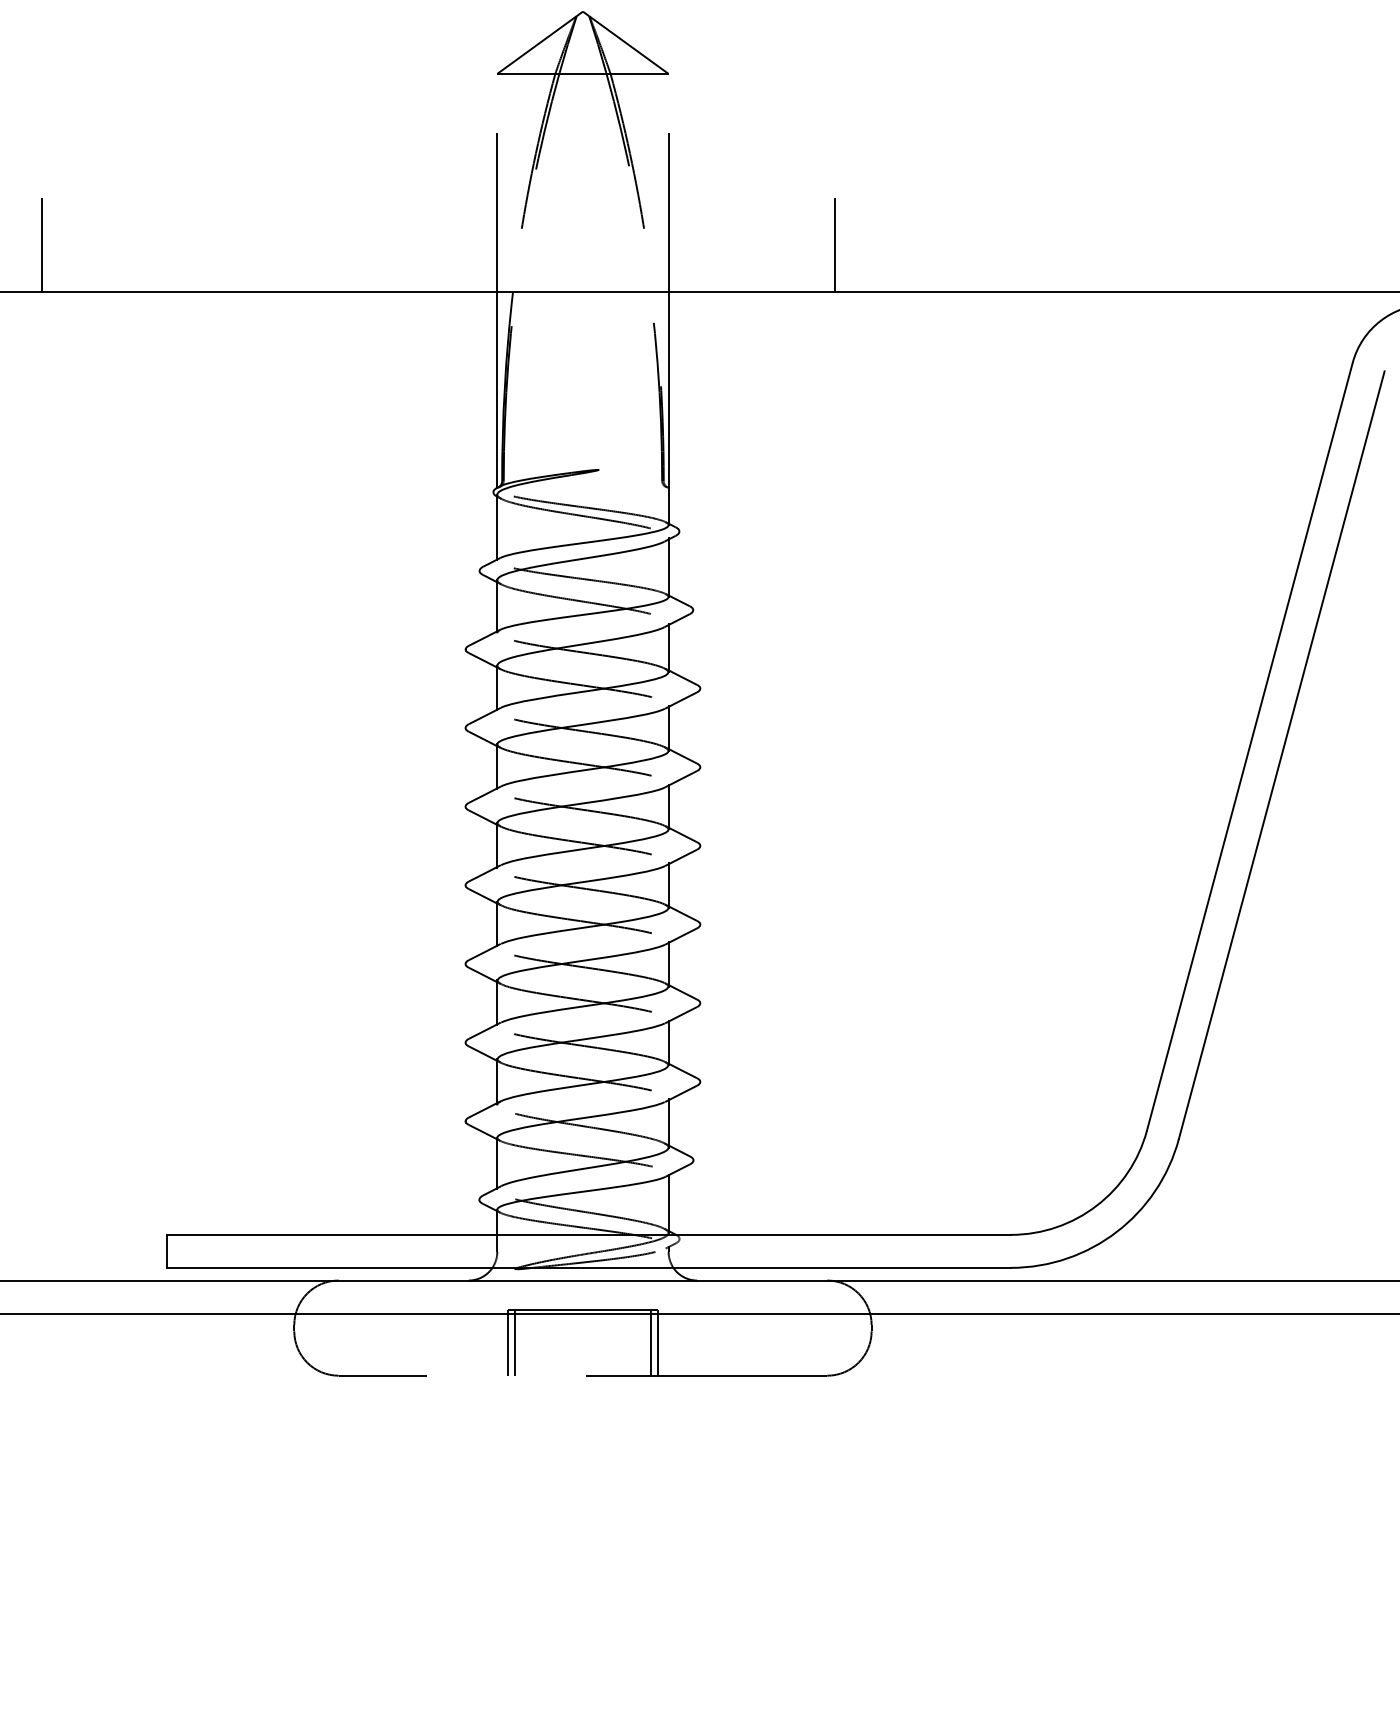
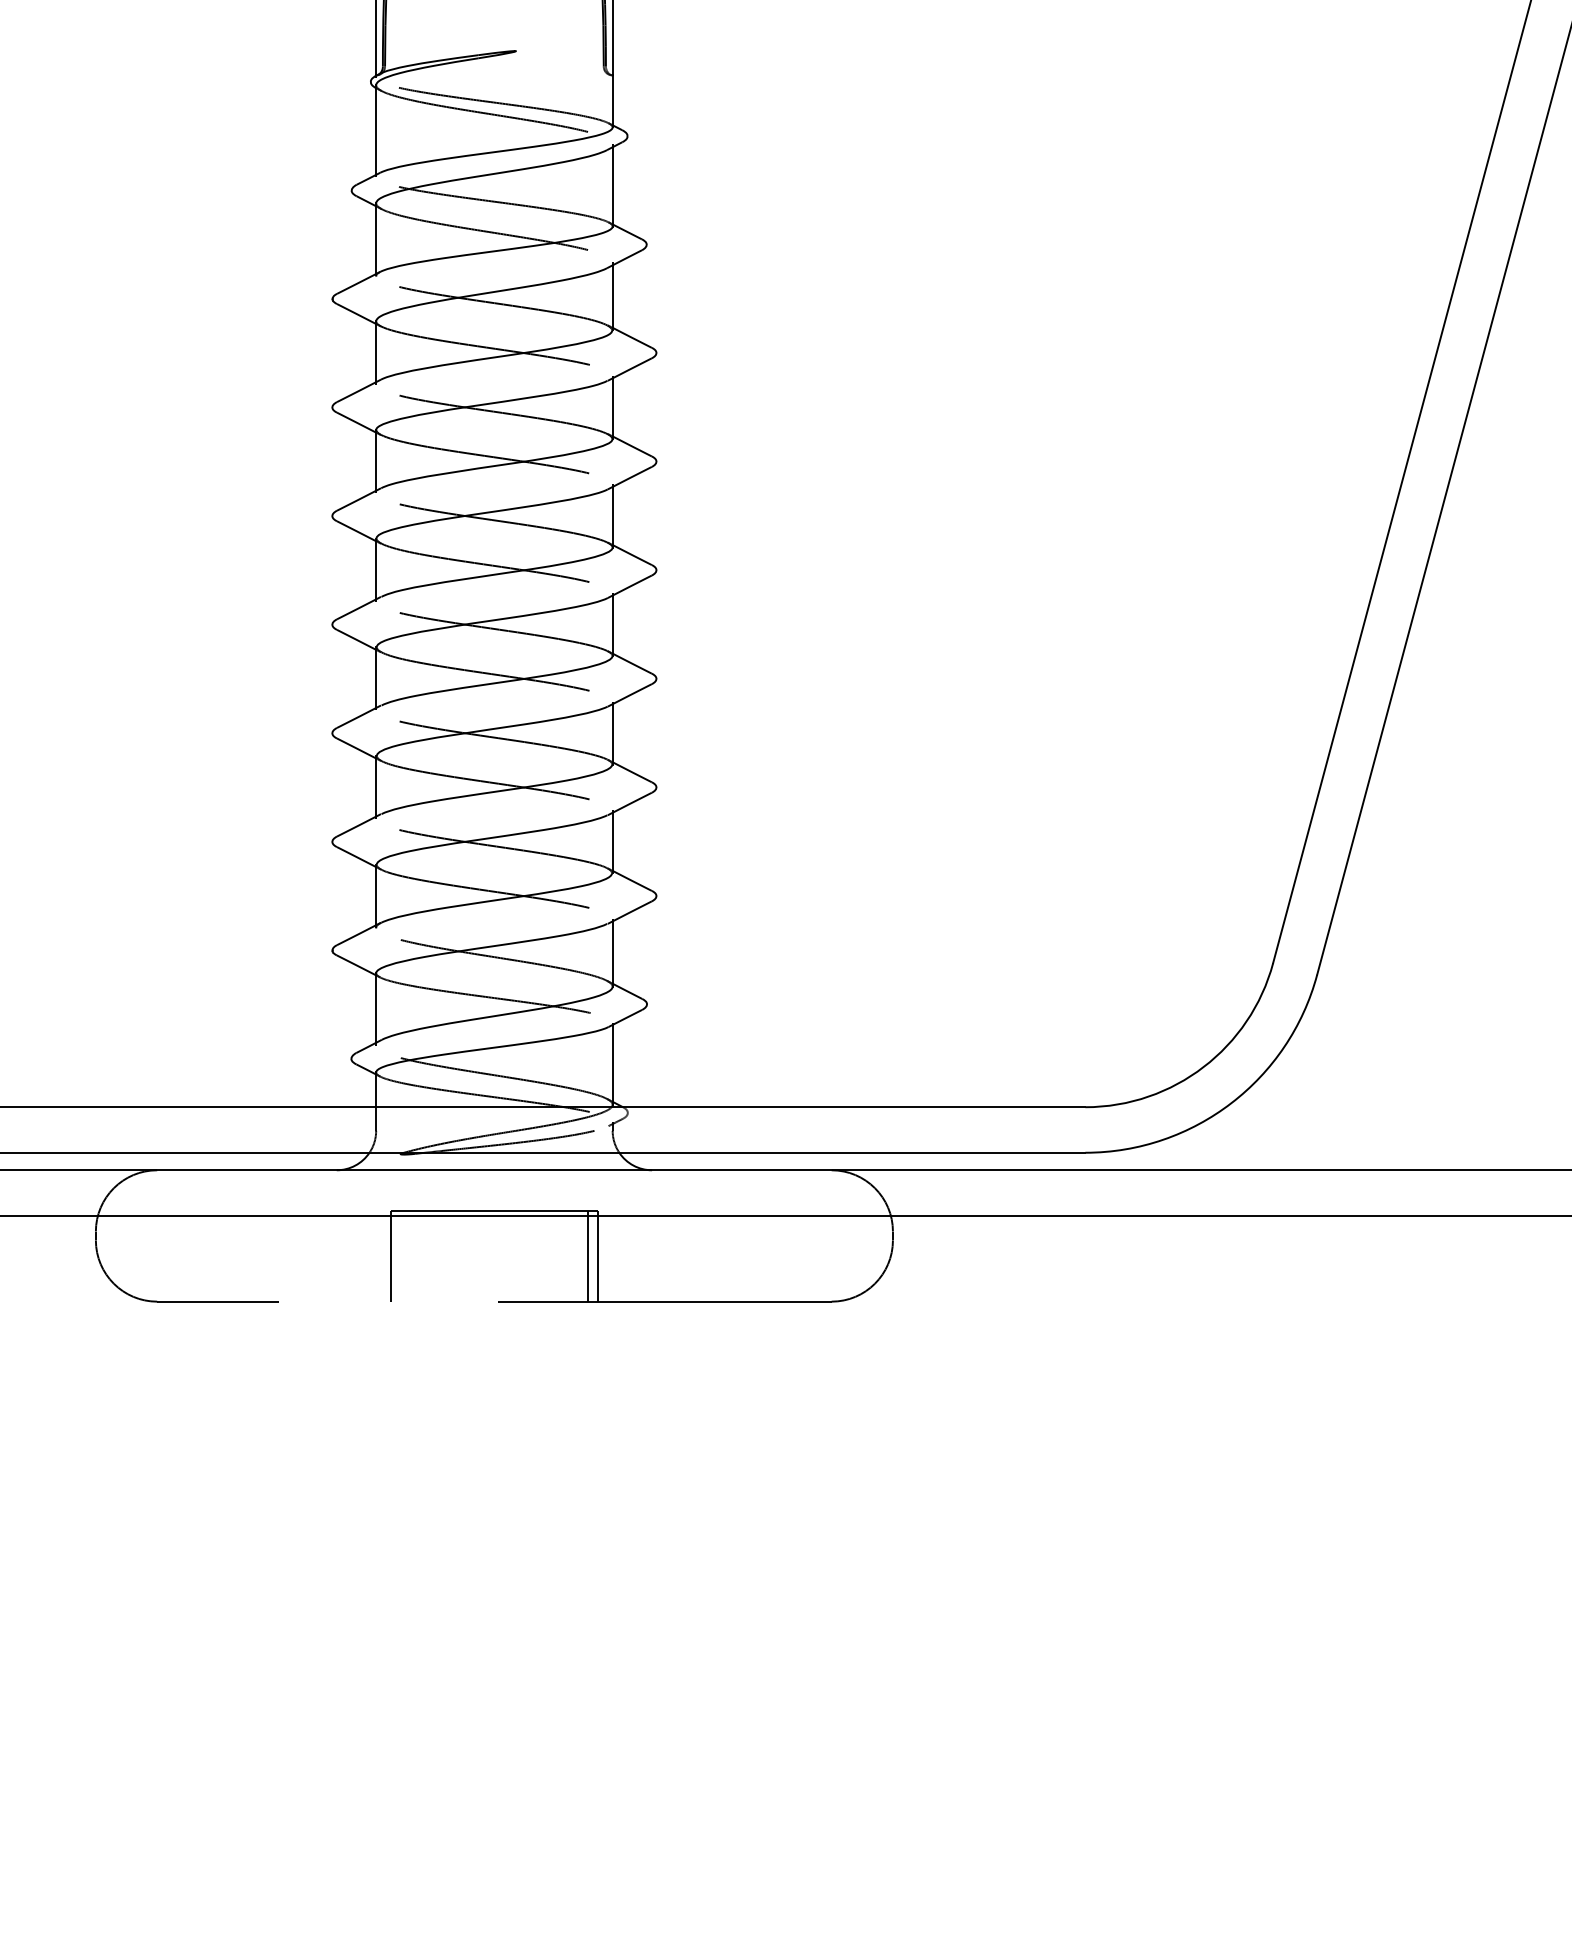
line: (514, 1342) -> (399, 1255), removed

